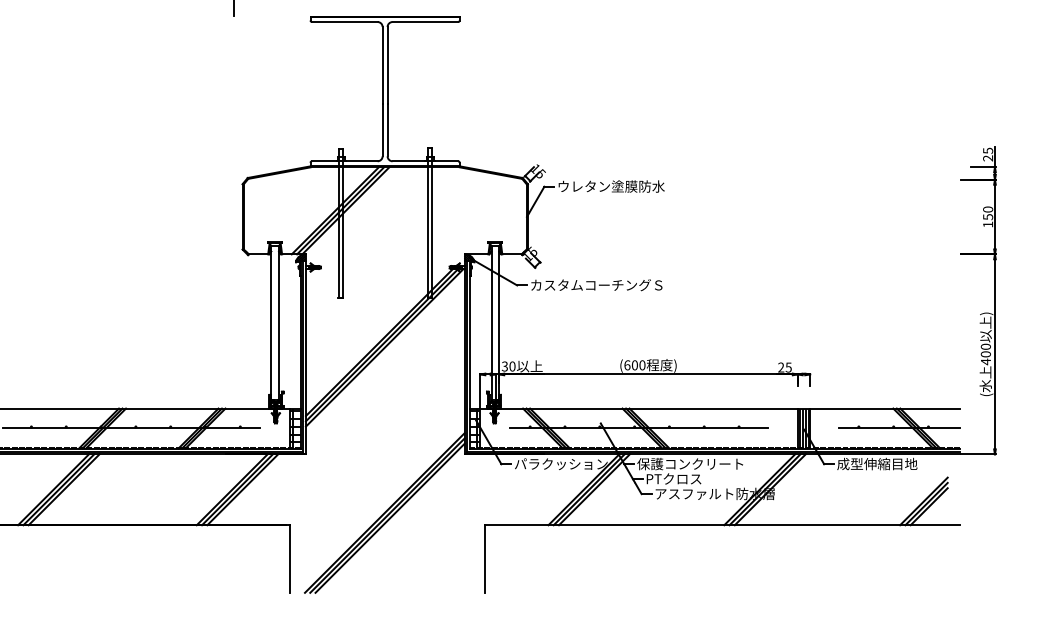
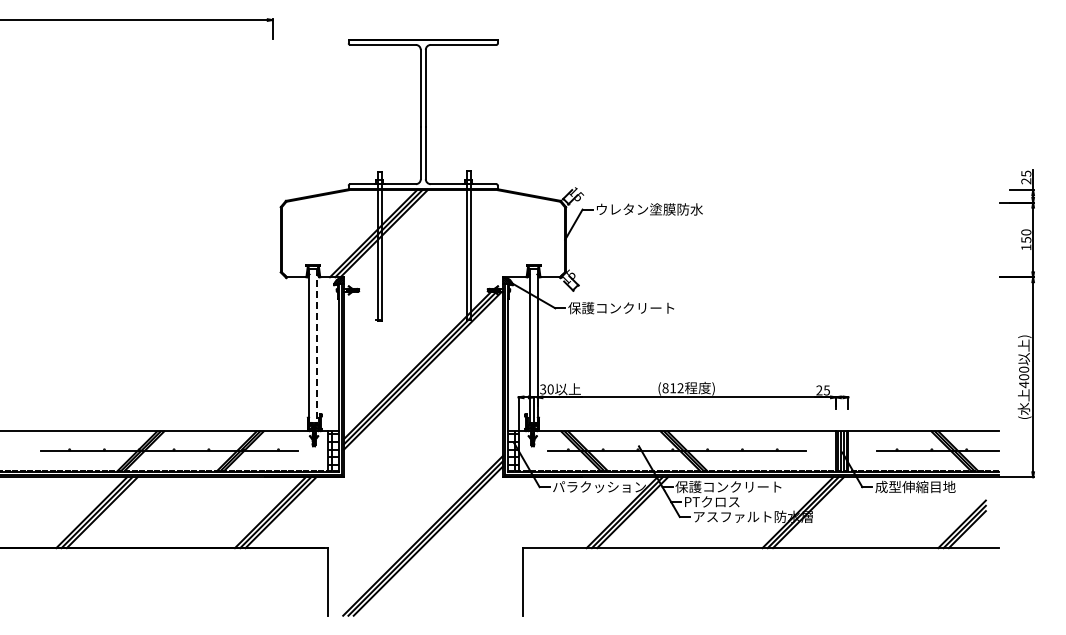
text: (596, 285) -> (634, 308), カスタムコーチングＳ -> 保護コンクリート
line: (278, 322) -> (316, 345), solid -> dashed
text: (634, 365) -> (672, 388), (600 -> (812

